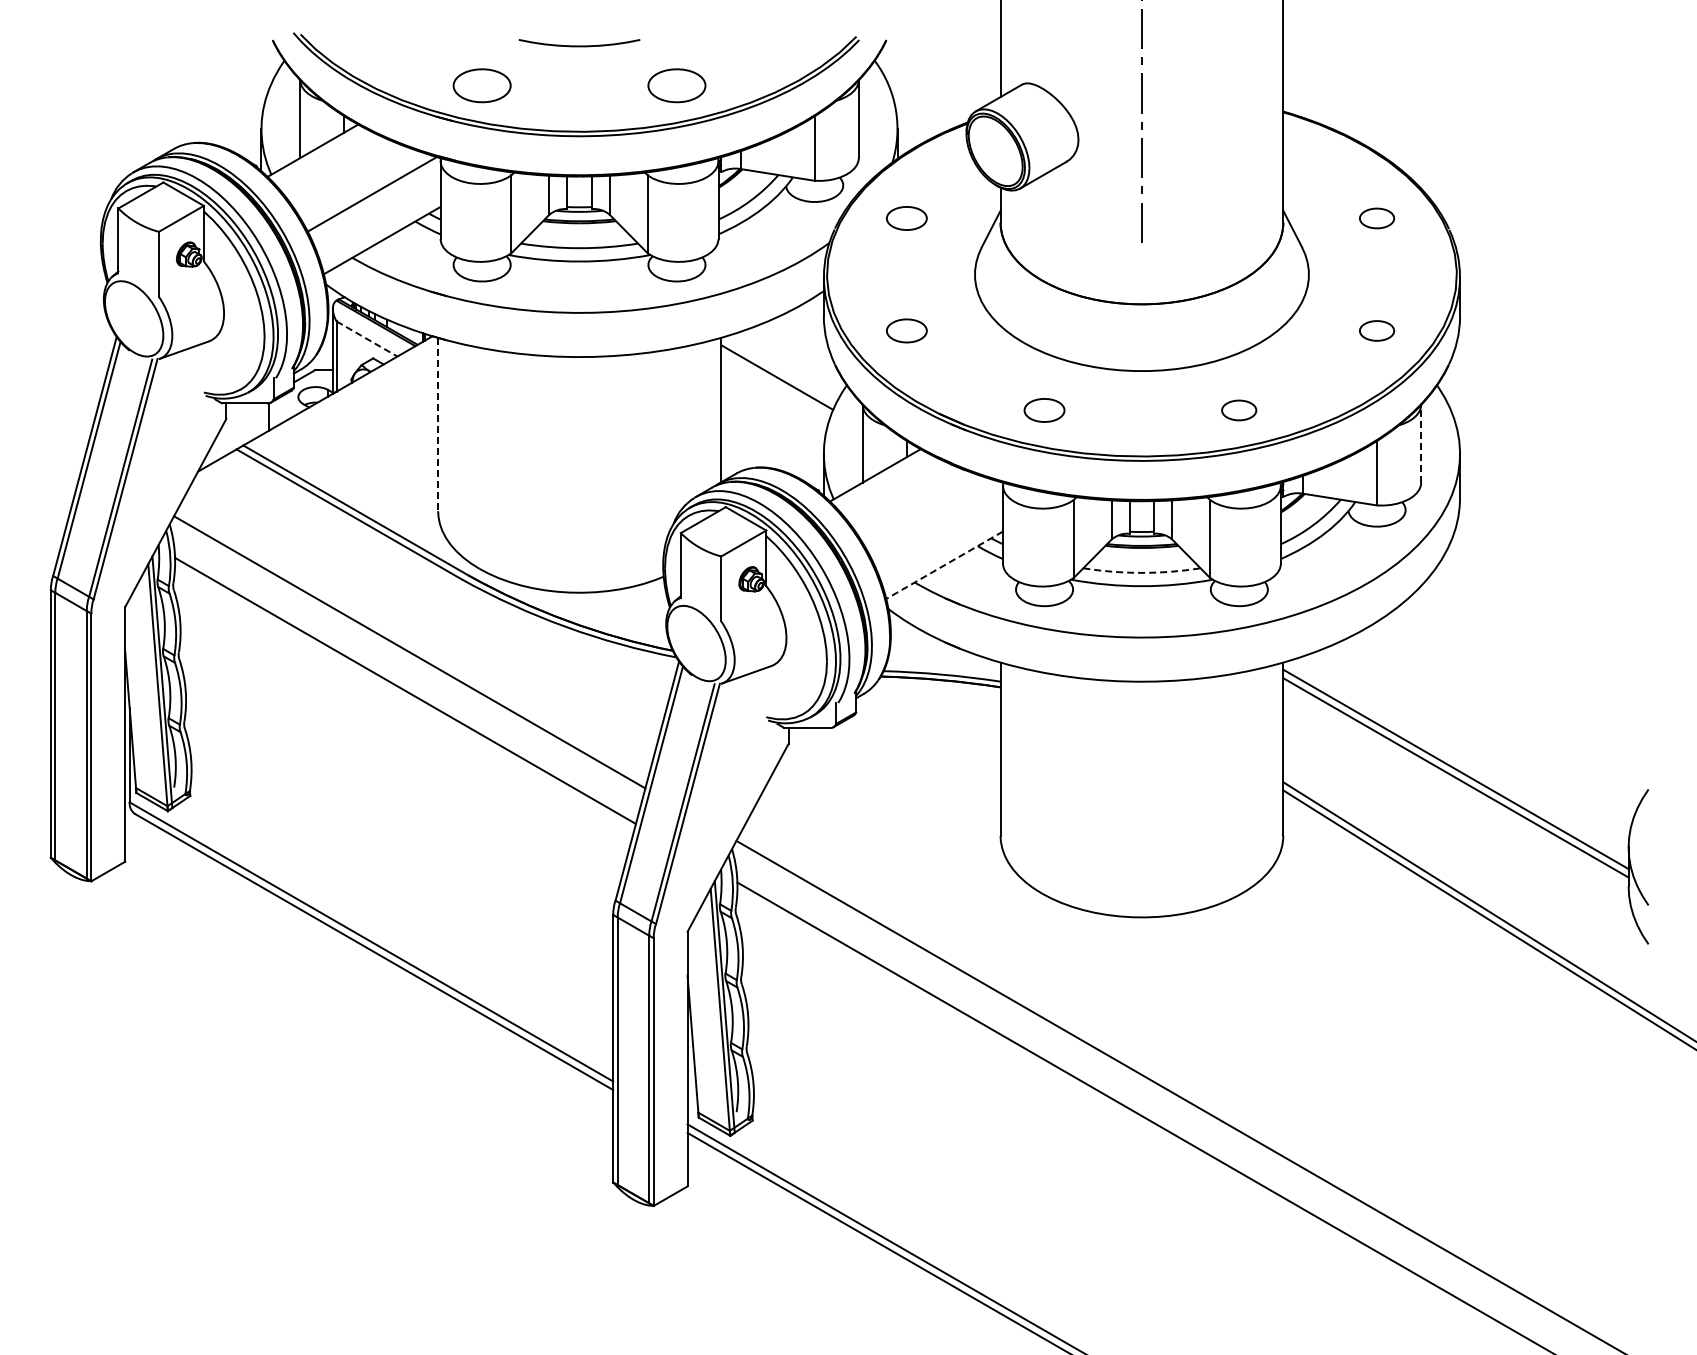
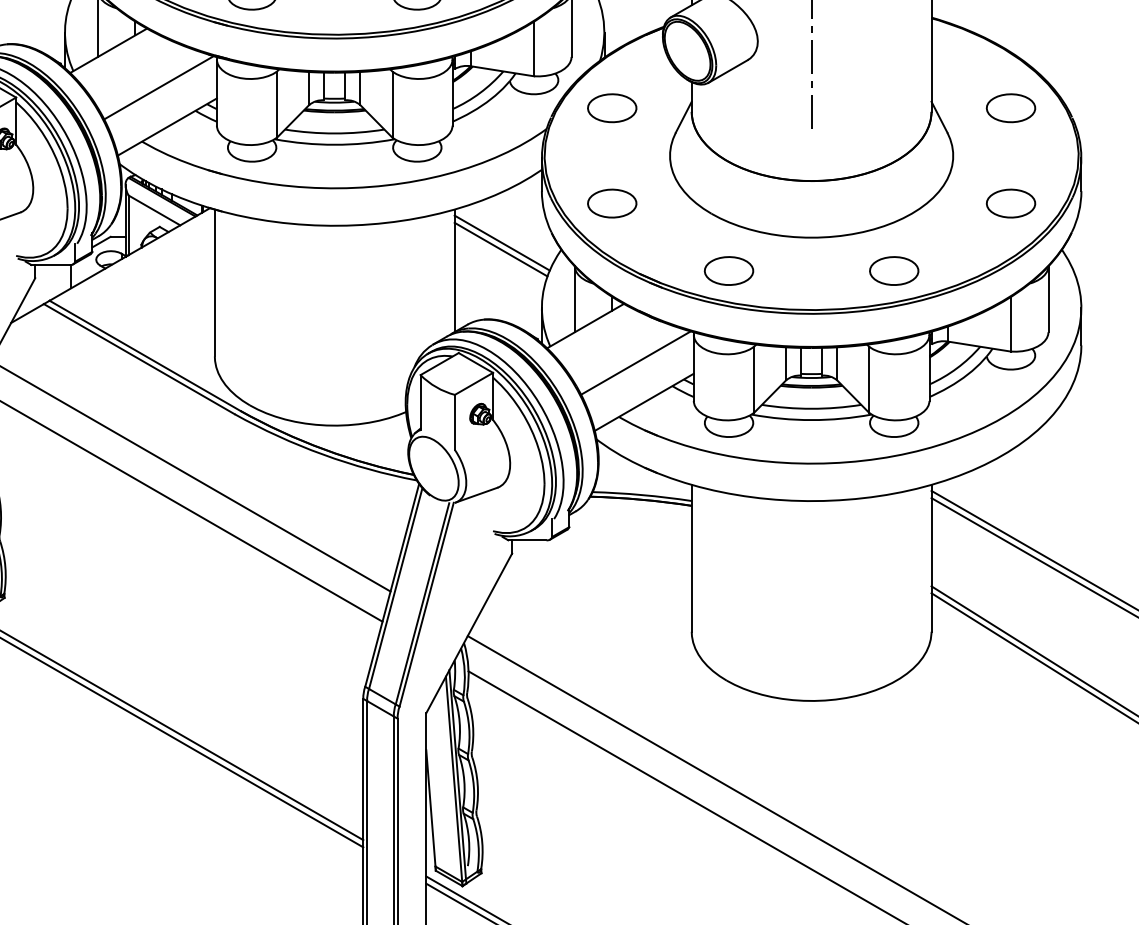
part: (906, 218) -> (611, 108), size x1.43
part: (1376, 218) -> (1010, 108), size x1.67
part: (906, 330) -> (611, 203), size x1.43
part: (1376, 330) -> (1010, 203), size x1.67
line: (367, 339) -> (154, 210), dashed -> solid
line: (775, 384) -> (500, 249), added
part: (1044, 410) -> (729, 271), size x1.43
part: (1238, 410) -> (893, 271), size x1.67
line: (438, 424) -> (215, 282), dashed -> solid
line: (1421, 443) -> (1048, 299), dashed -> solid
line: (934, 518) -> (635, 362), added
line: (944, 565) -> (644, 402), dashed -> solid
arc: (1141, 572) -> (811, 408), dashed -> solid

